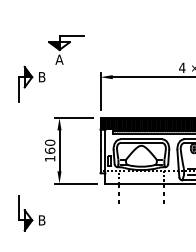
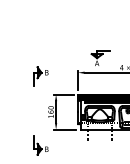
part: (65, 48) -> (100, 57), moved

